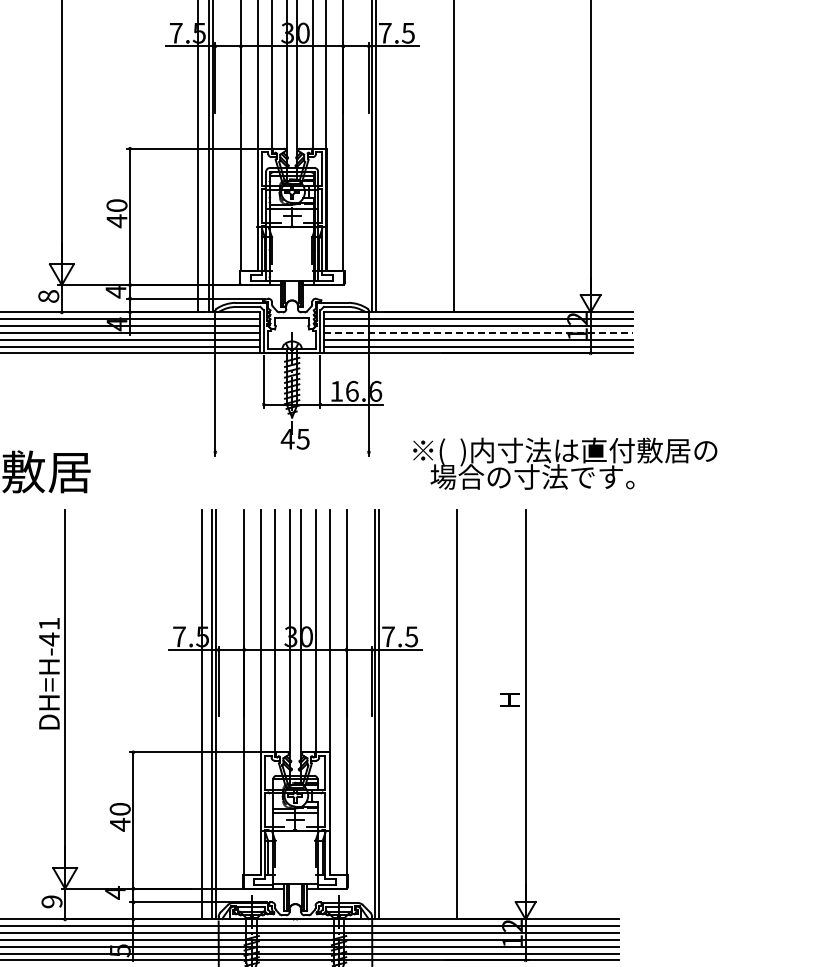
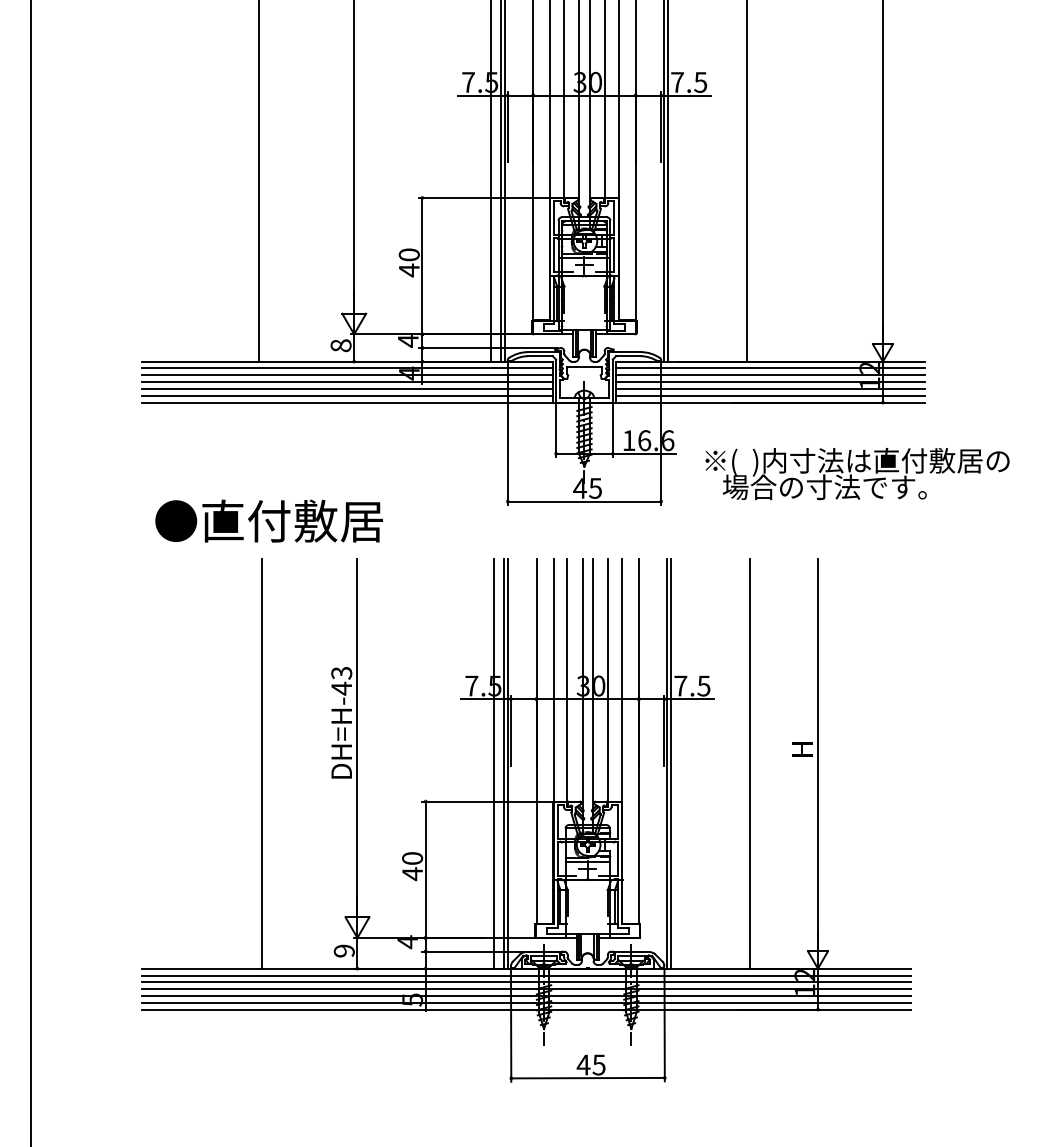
line: (479, 333) -> (771, 382), dashed -> solid
line: (292, 452) -> (584, 501), added
text: (565, 464) -> (857, 474), moved
text: (49, 624) -> (341, 673), DH=H-41 -> DH=H-43

